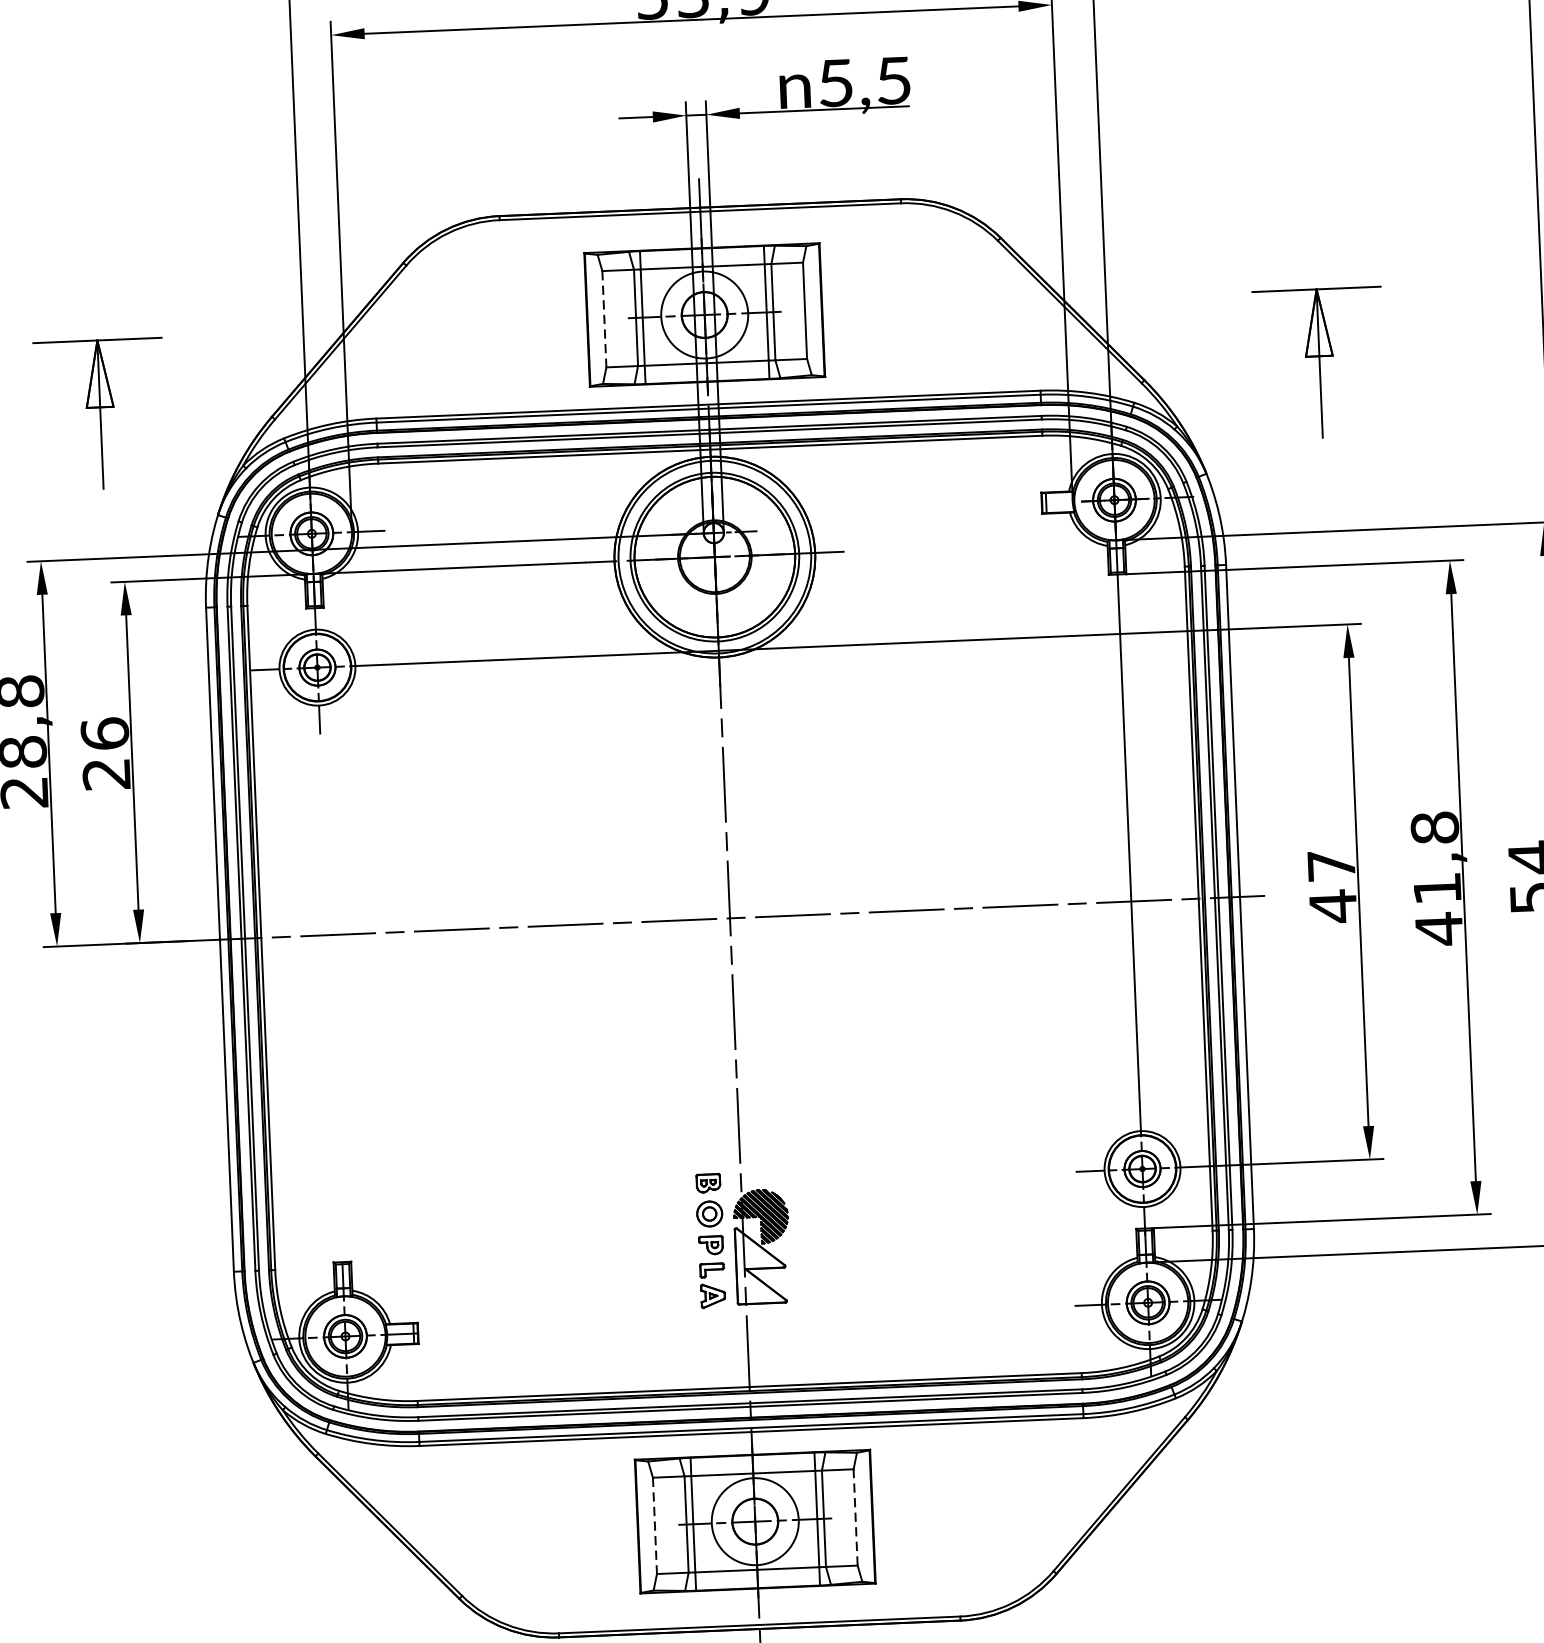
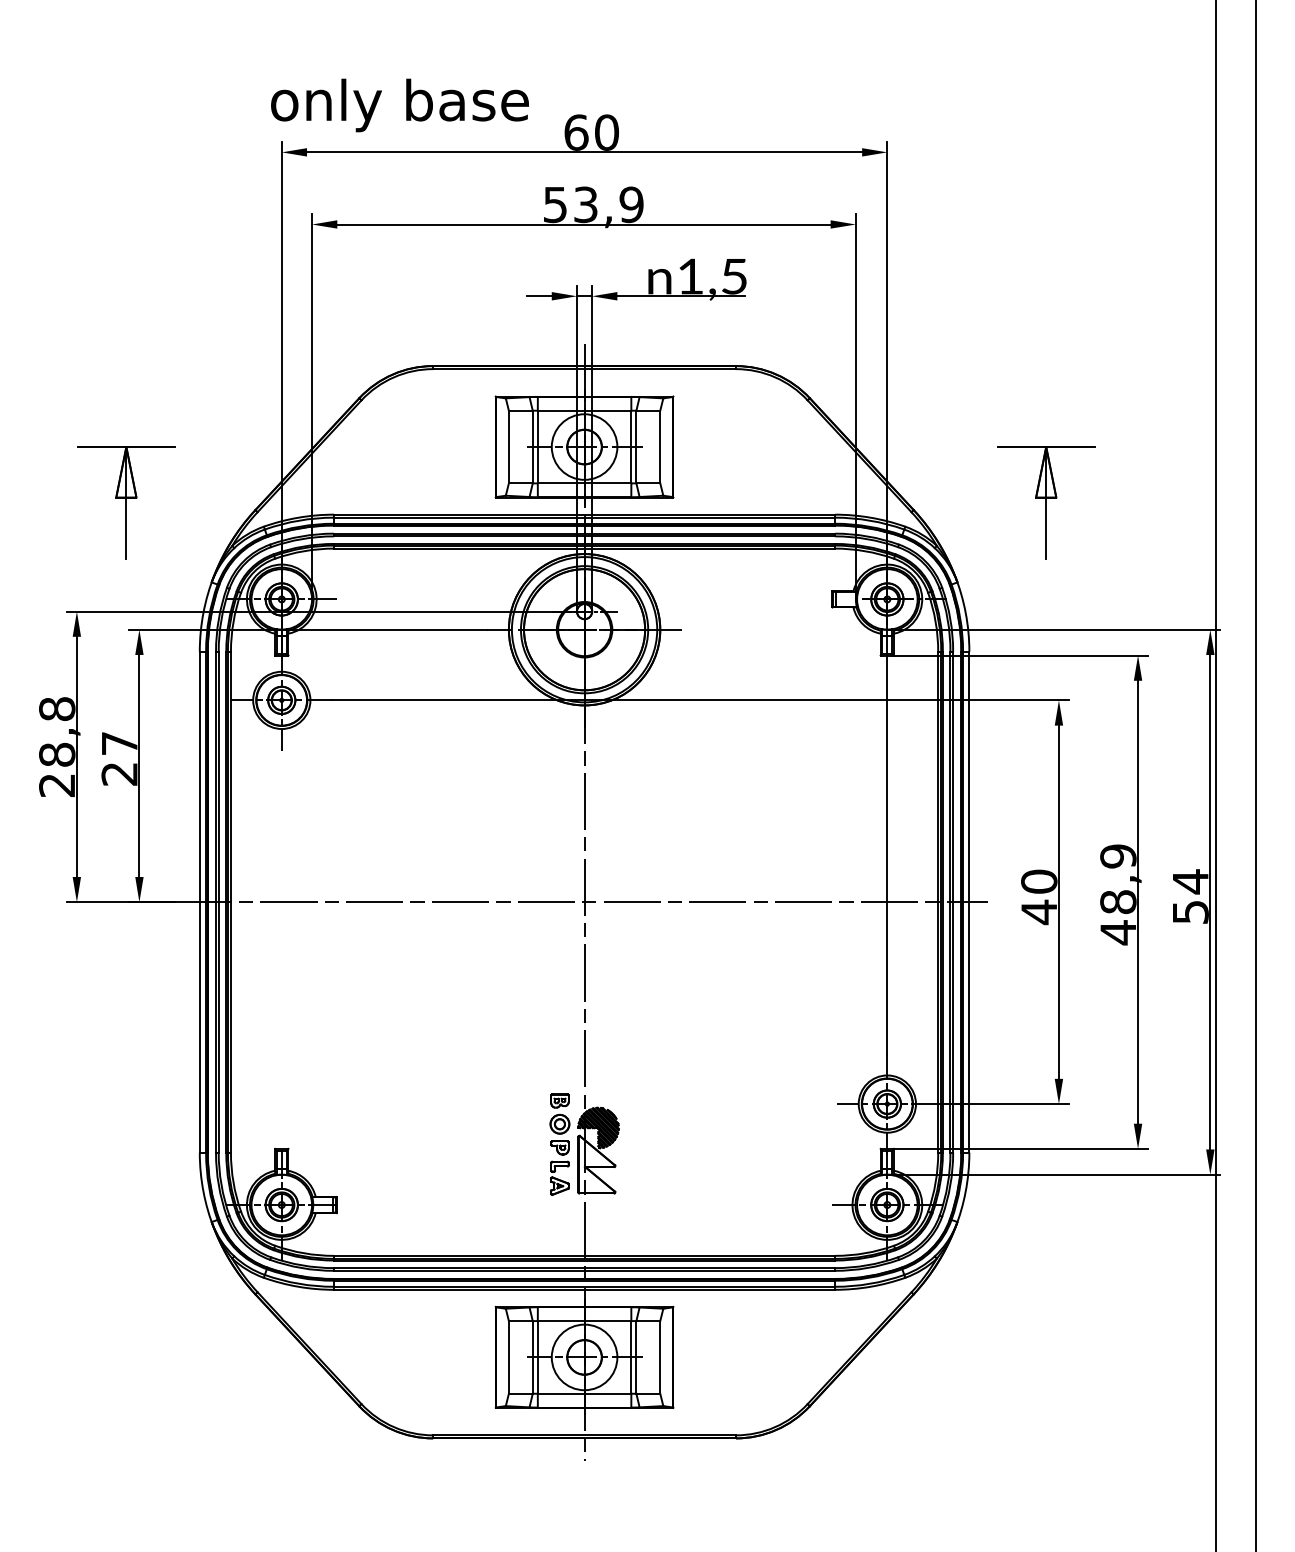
text: (835, 83) -> (690, 276), 5,5 -> 1,5
line: (603, 319) -> (508, 447), dashed -> solid
text: (104, 733) -> (119, 743), 26 -> 27
text: (1436, 858) -> (1118, 879), 41,8 -> 48,9
text: (1331, 865) -> (1039, 881), 47 -> 40
line: (855, 1516) -> (660, 1356), dashed -> solid
line: (654, 1525) -> (508, 1357), dashed -> solid

